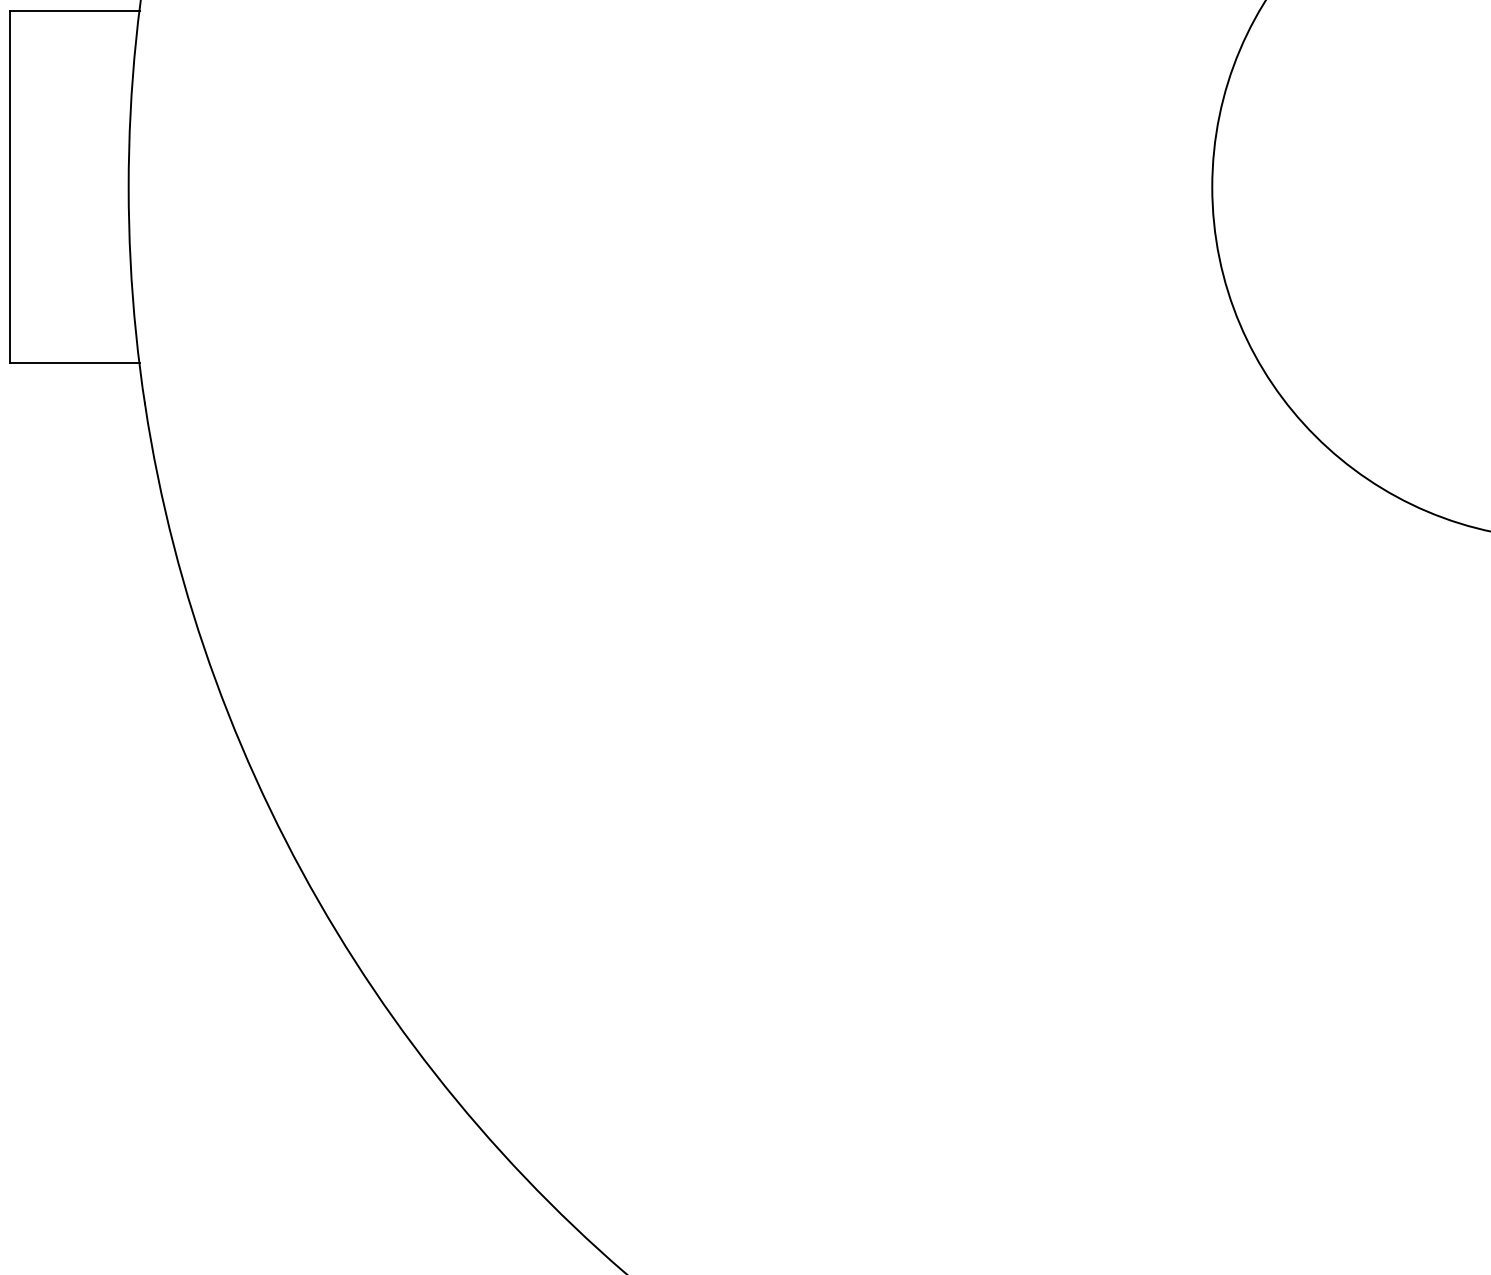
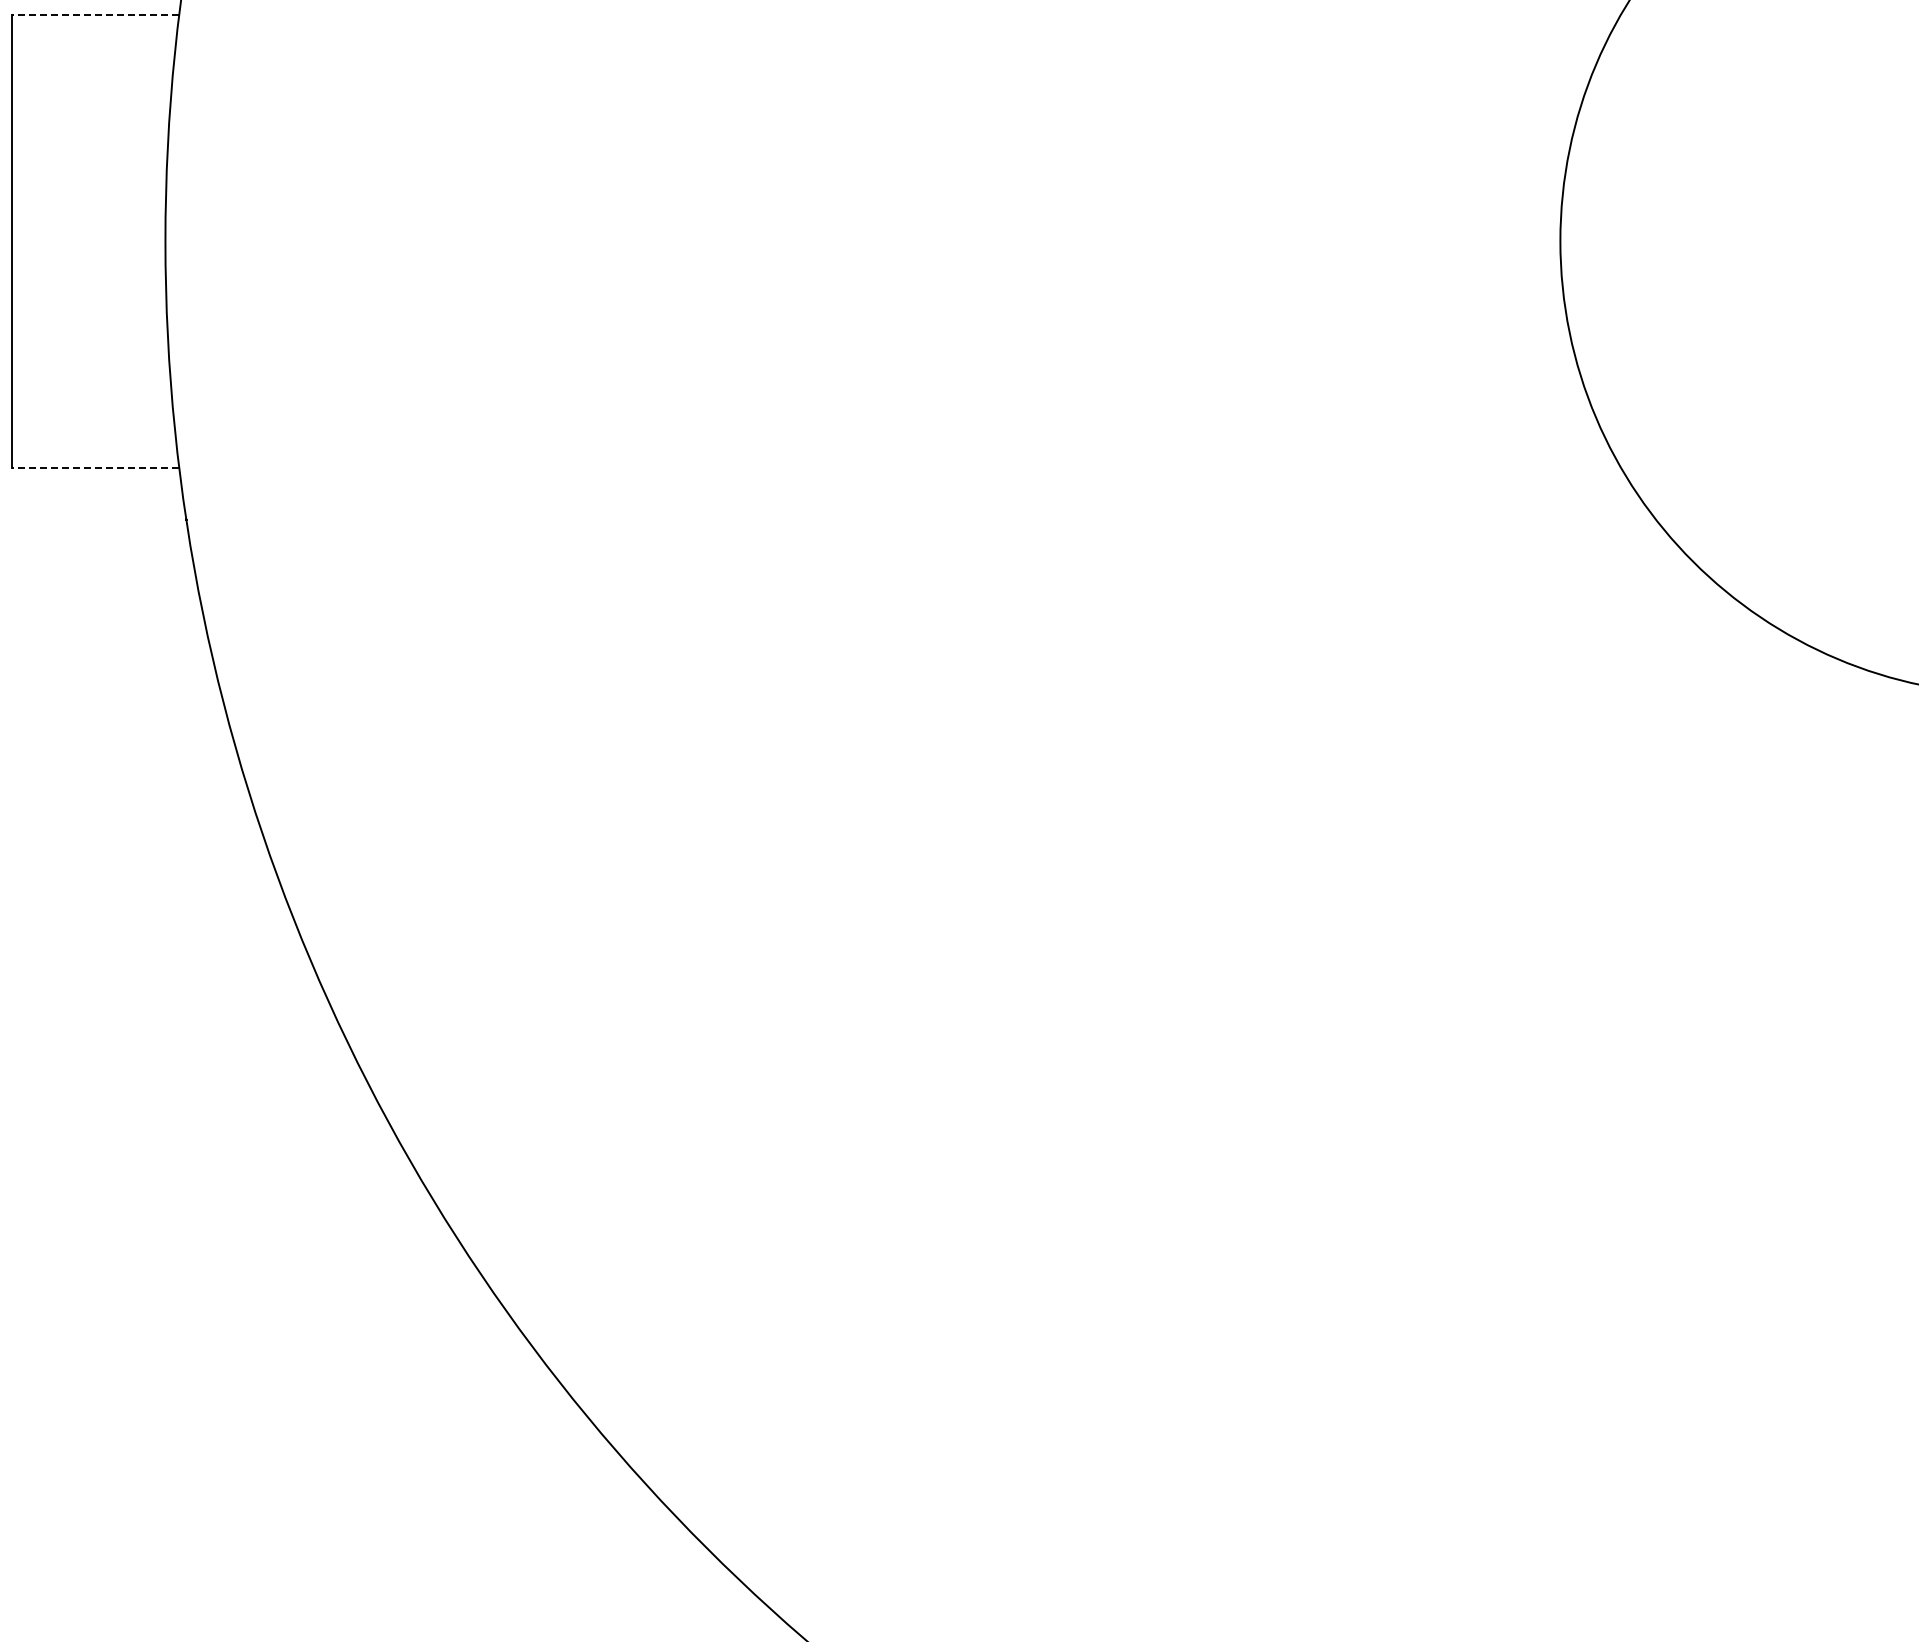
line: (74, 11) -> (95, 14), solid -> dashed
line: (74, 362) -> (95, 467), solid -> dashed

